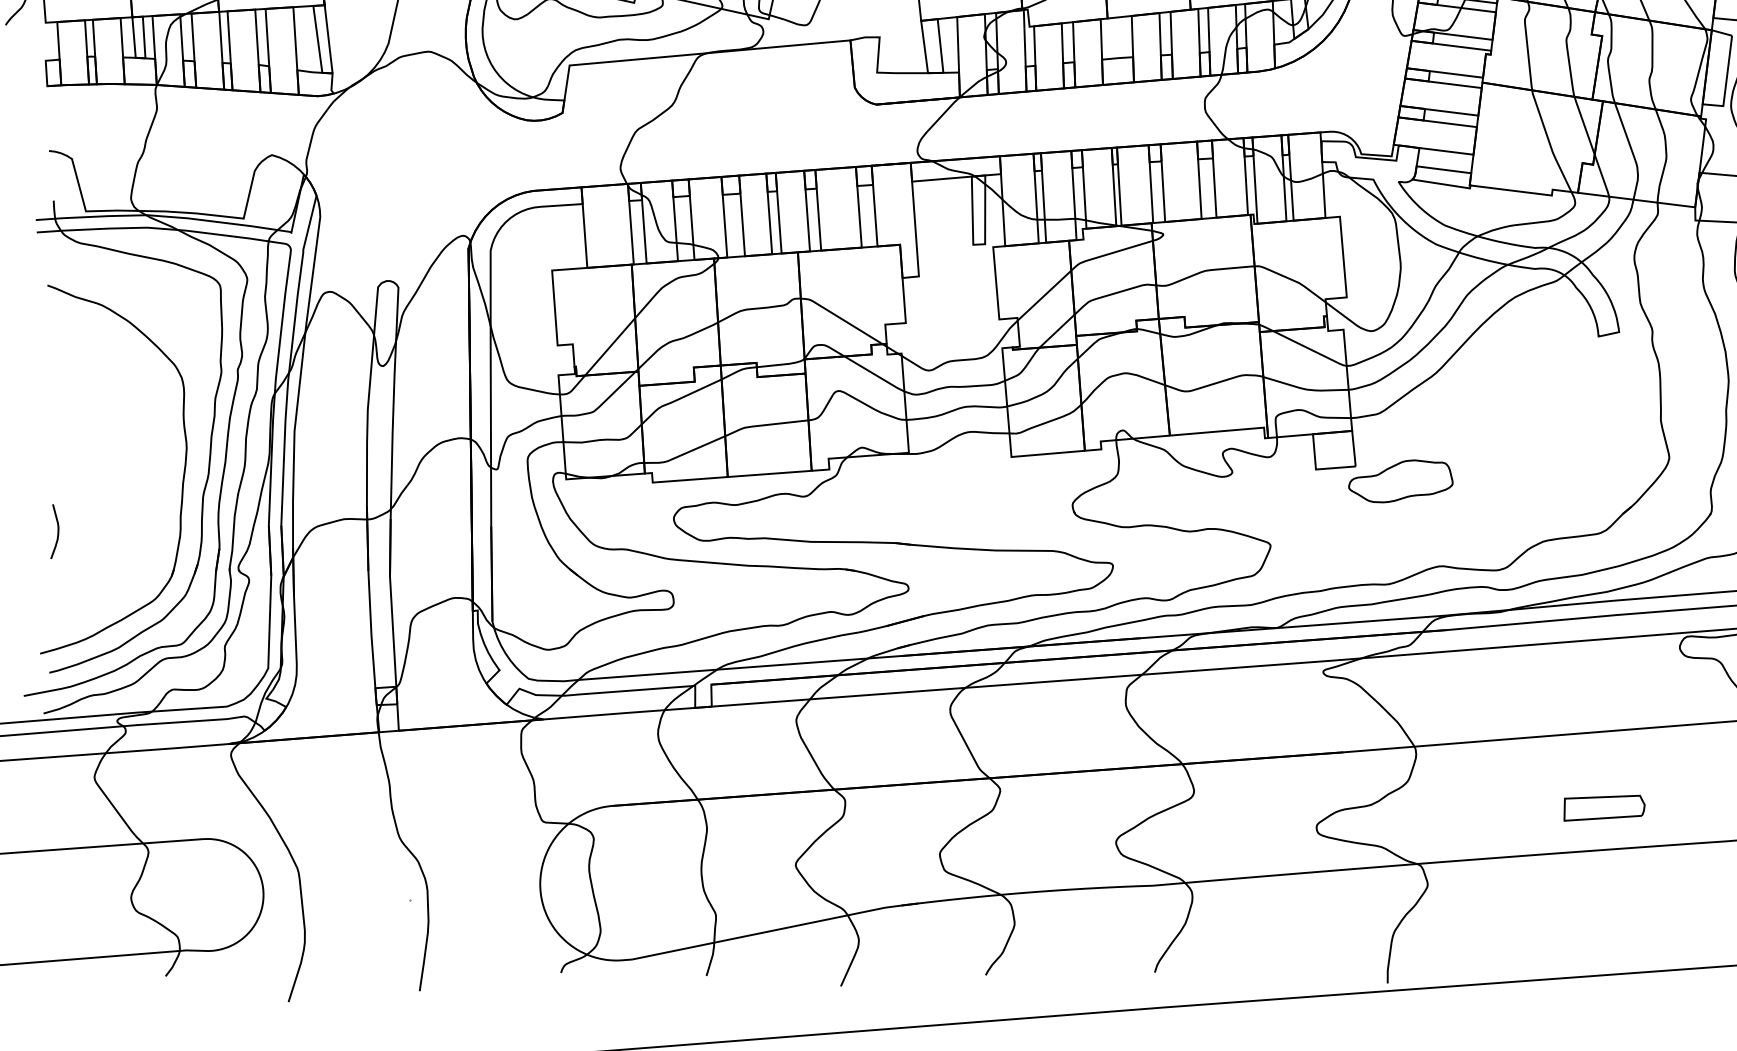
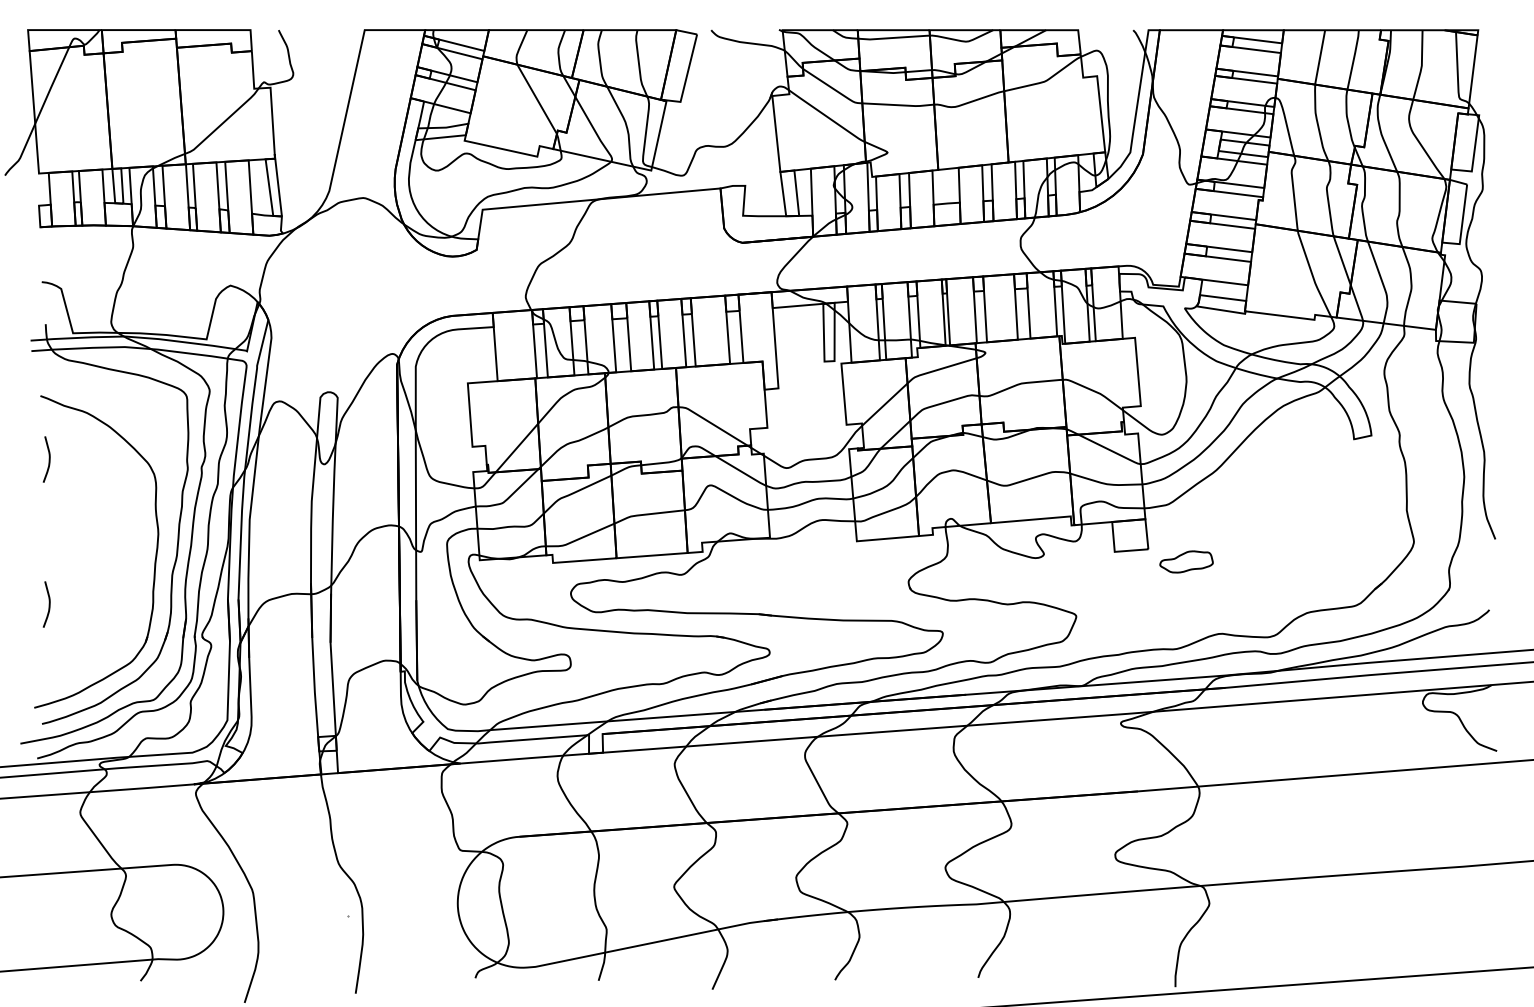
curve: (56, 360) -> (48, 459), added
part: (1400, 480) -> (1186, 561), size x0.6
part: (1603, 807) -> (1358, 838), removed

